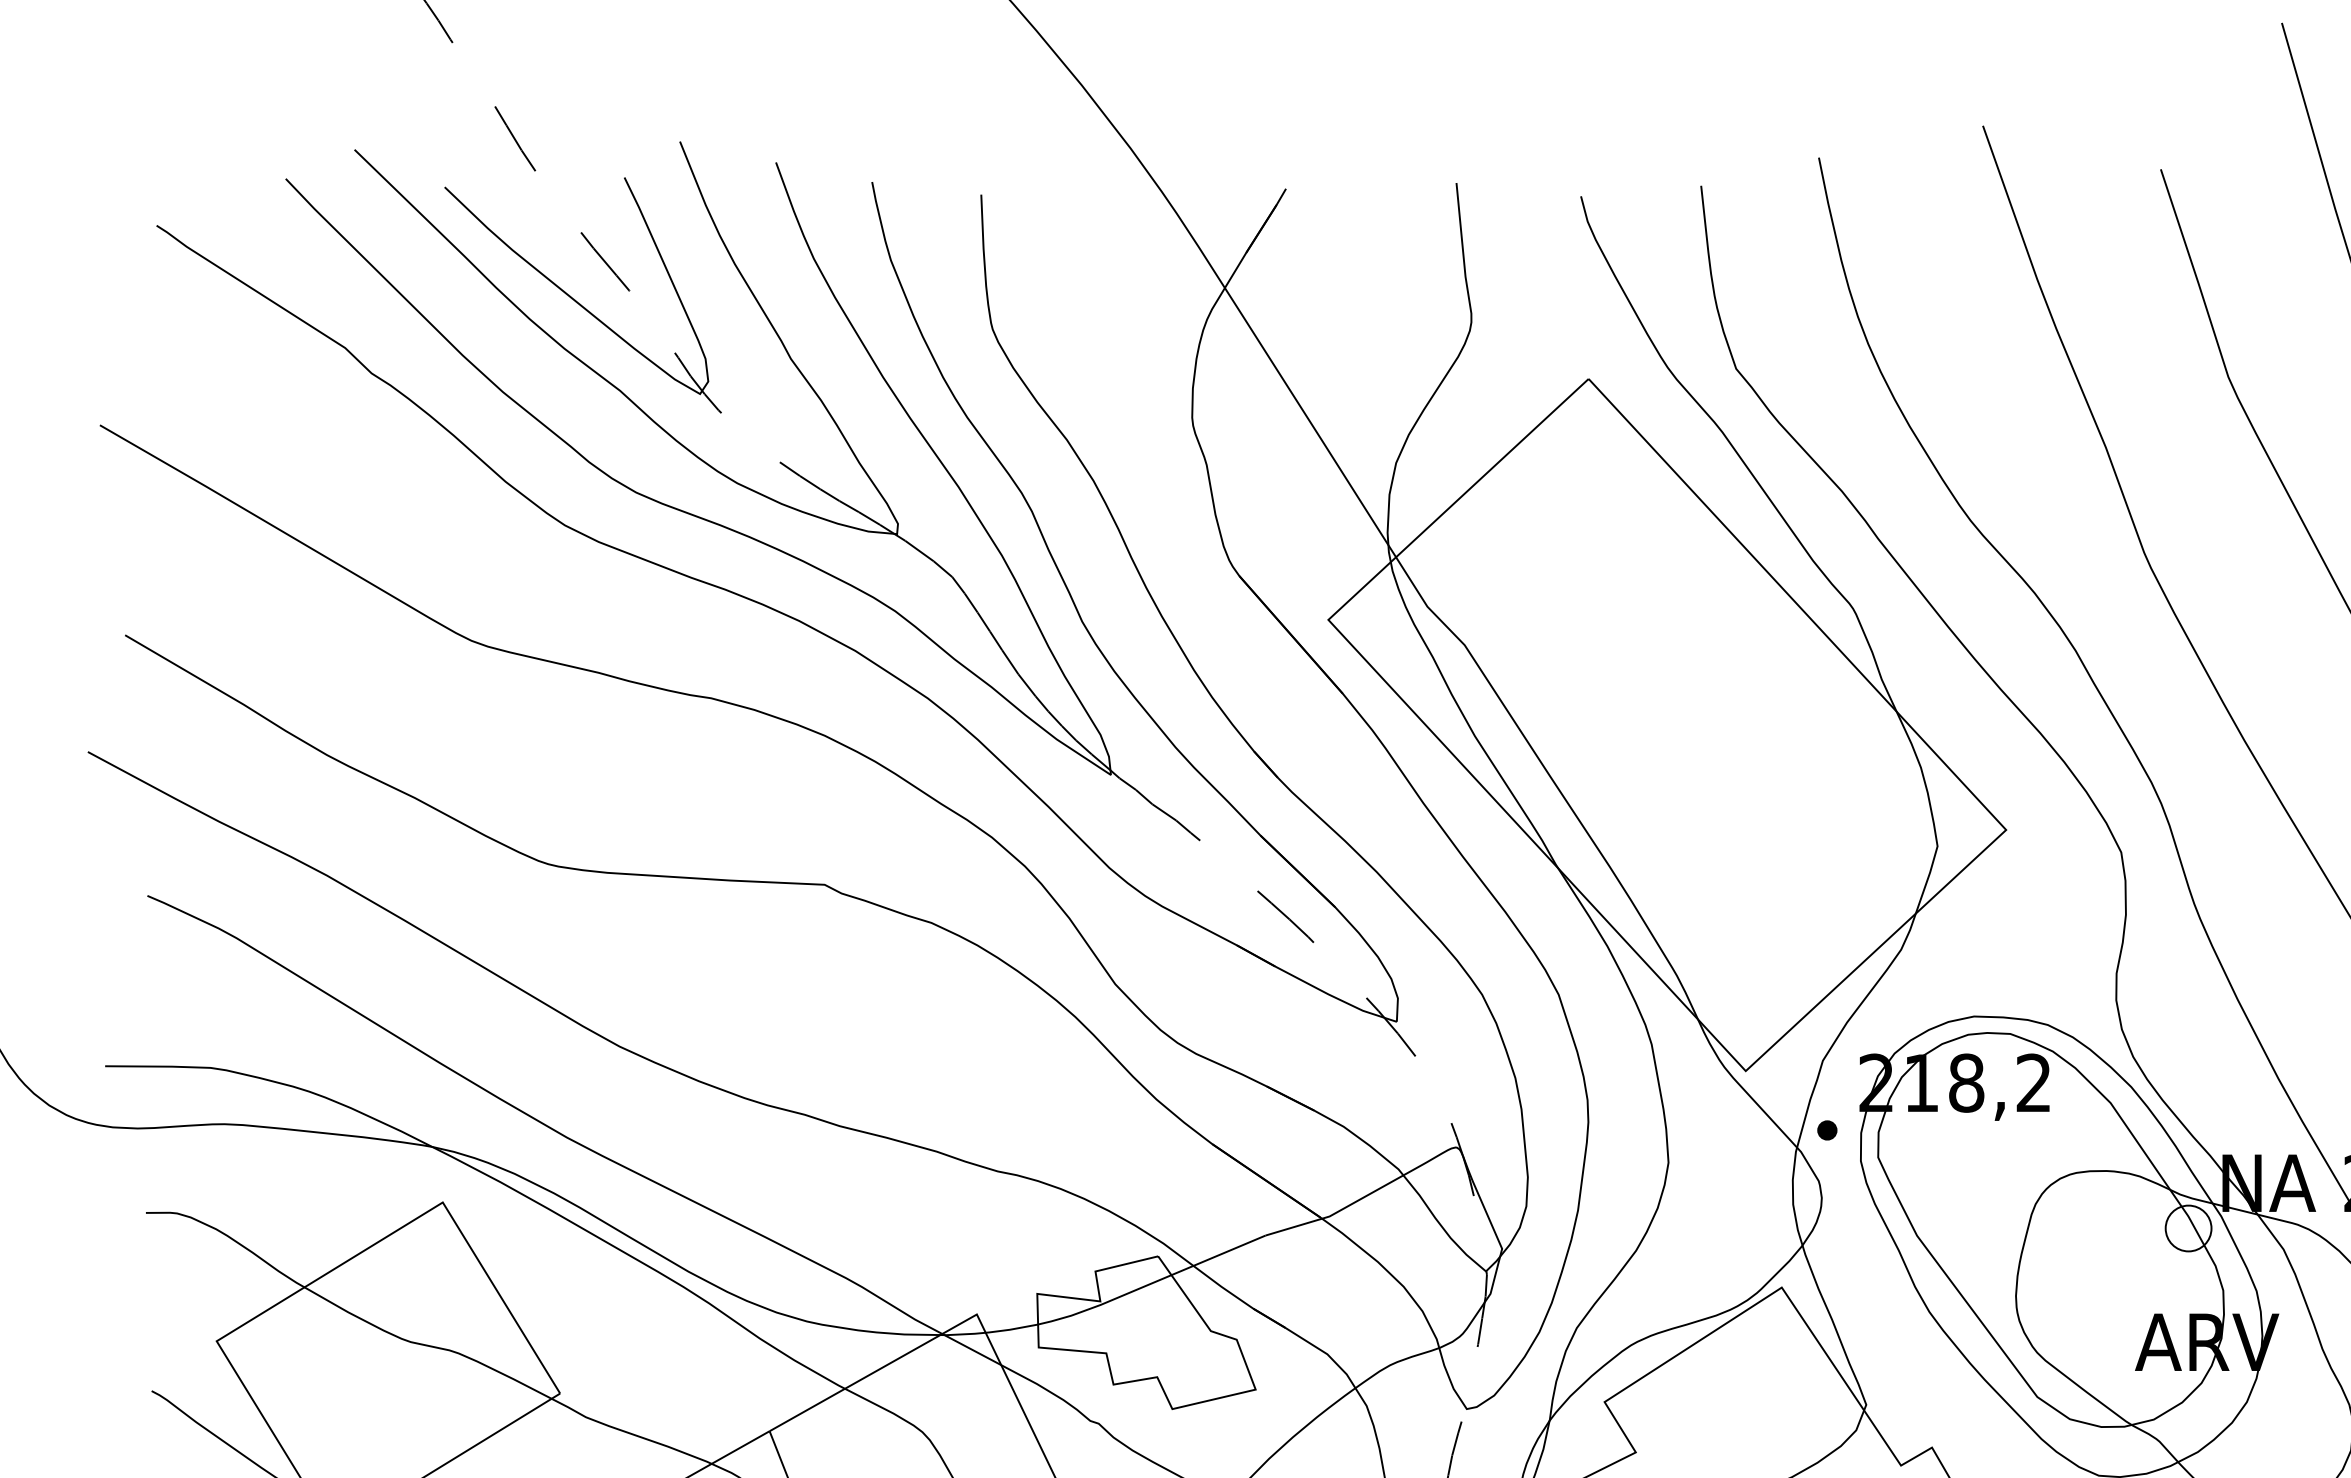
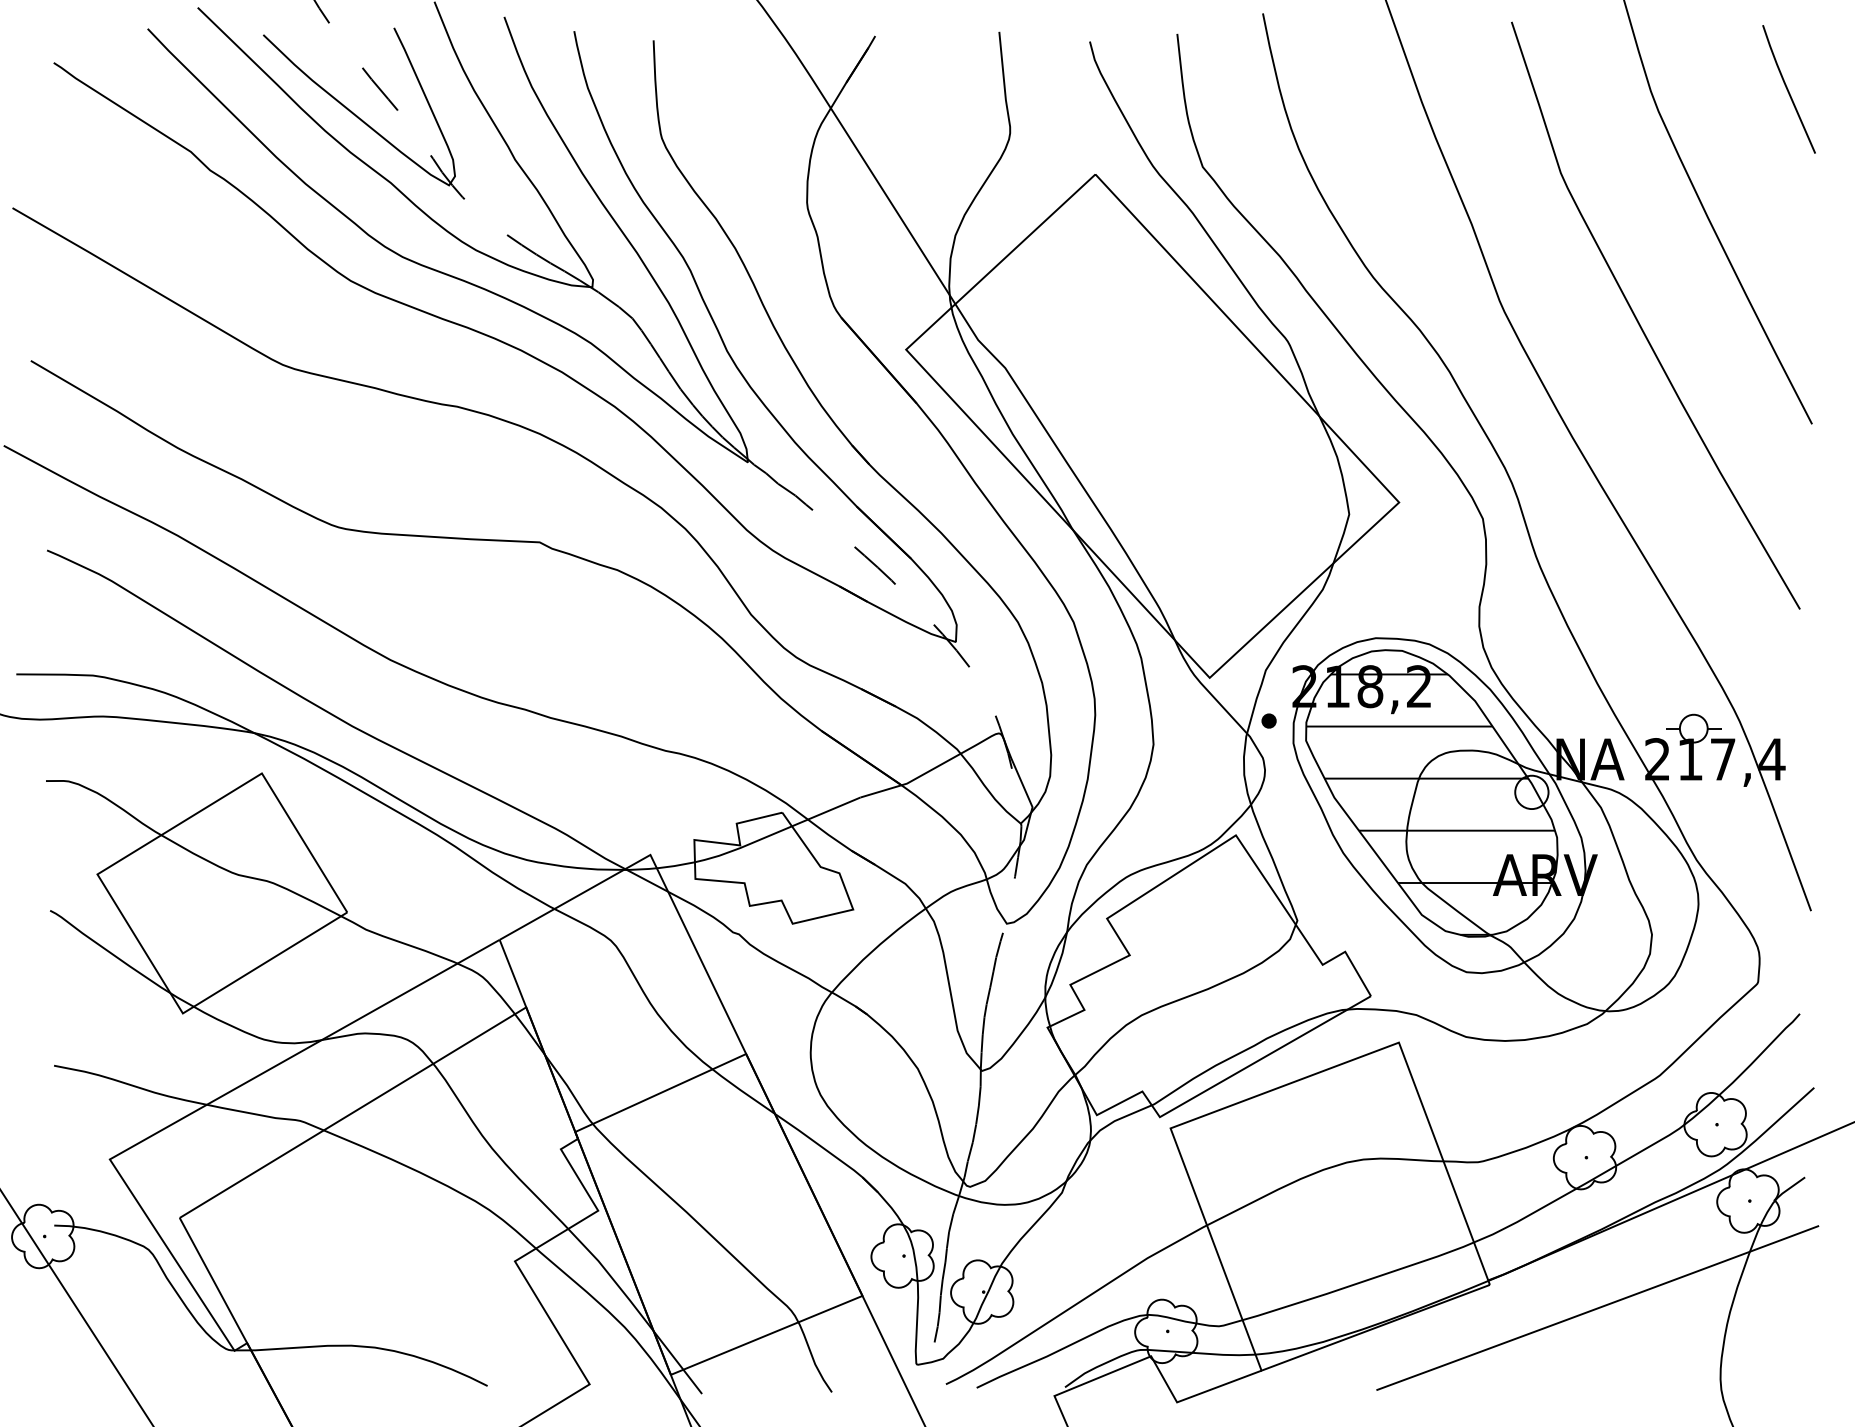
hatch: (2049, 1245) -> (1430, 804), added

